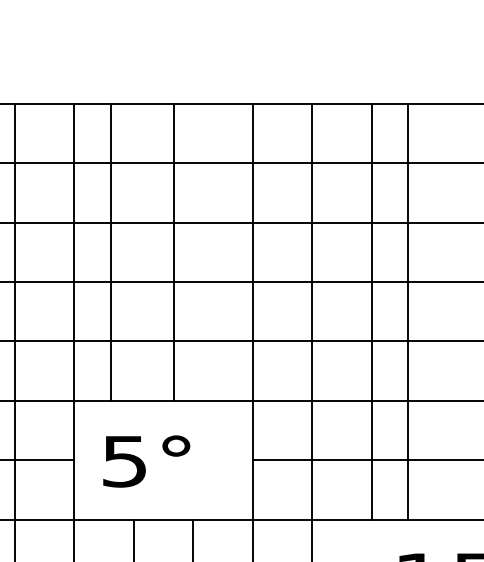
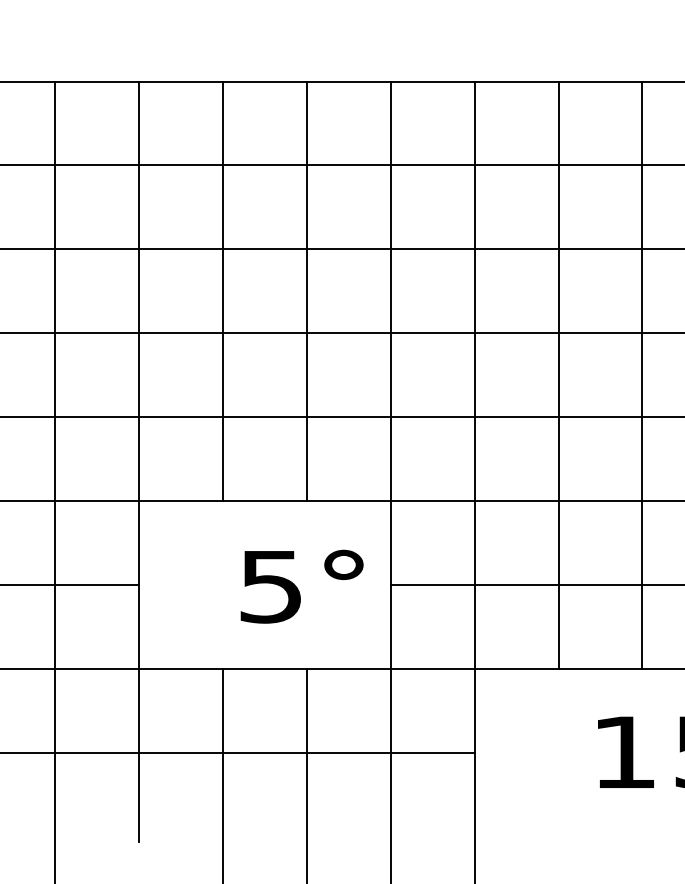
line: (110, 252) -> (222, 291), moved
line: (173, 252) -> (306, 291), moved
line: (408, 311) -> (642, 375), moved
text: (146, 461) -> (301, 586), moved

